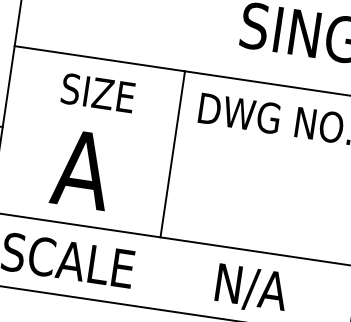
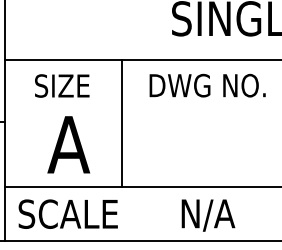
text: (98, 92) -> (62, 85), moved
line: (172, 154) -> (121, 123), moved

